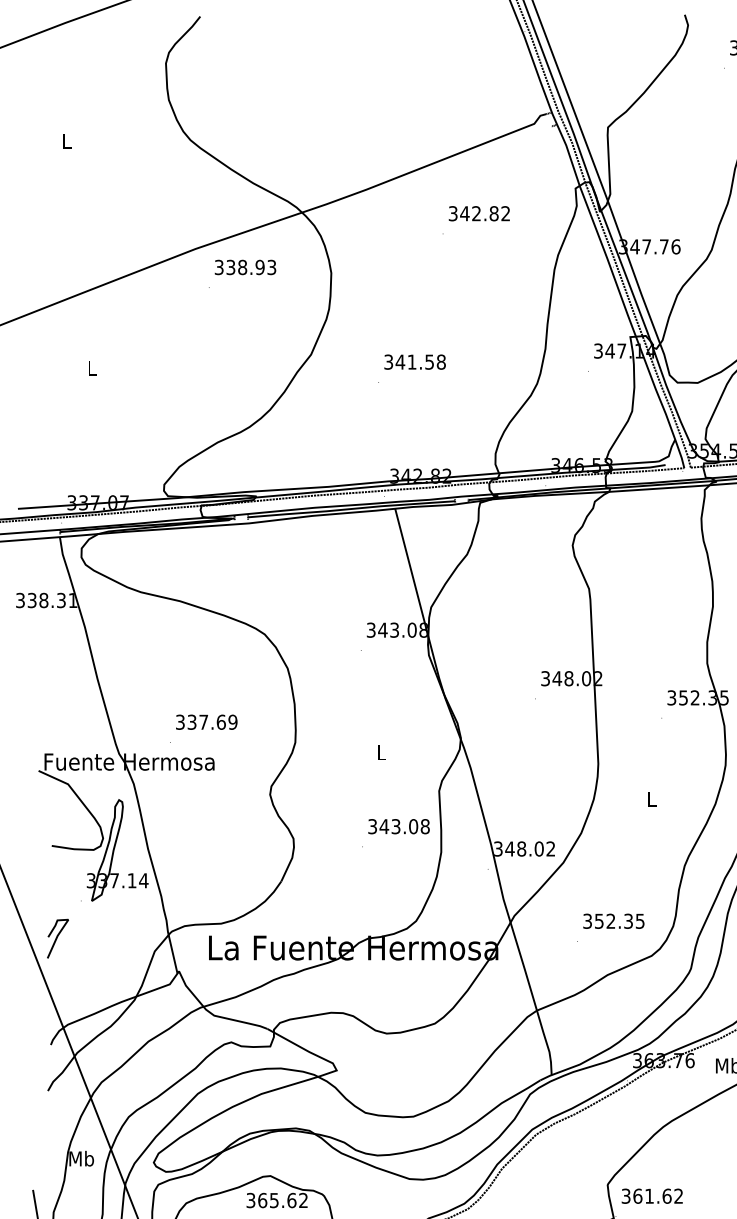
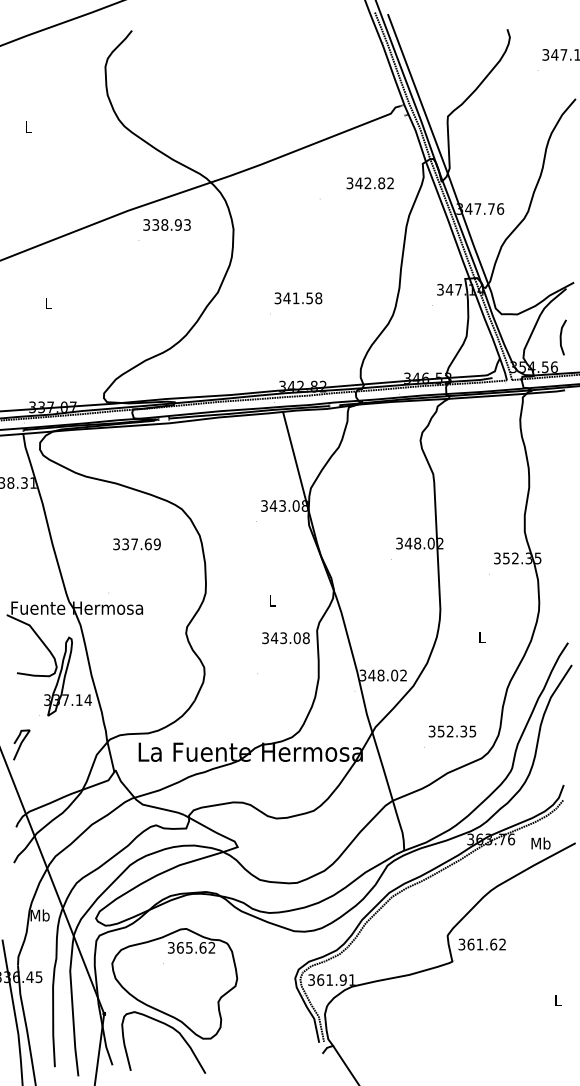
text: (478, 213) -> (369, 183), moved
text: (206, 722) -> (136, 544), moved
text: (398, 827) -> (285, 638), moved

